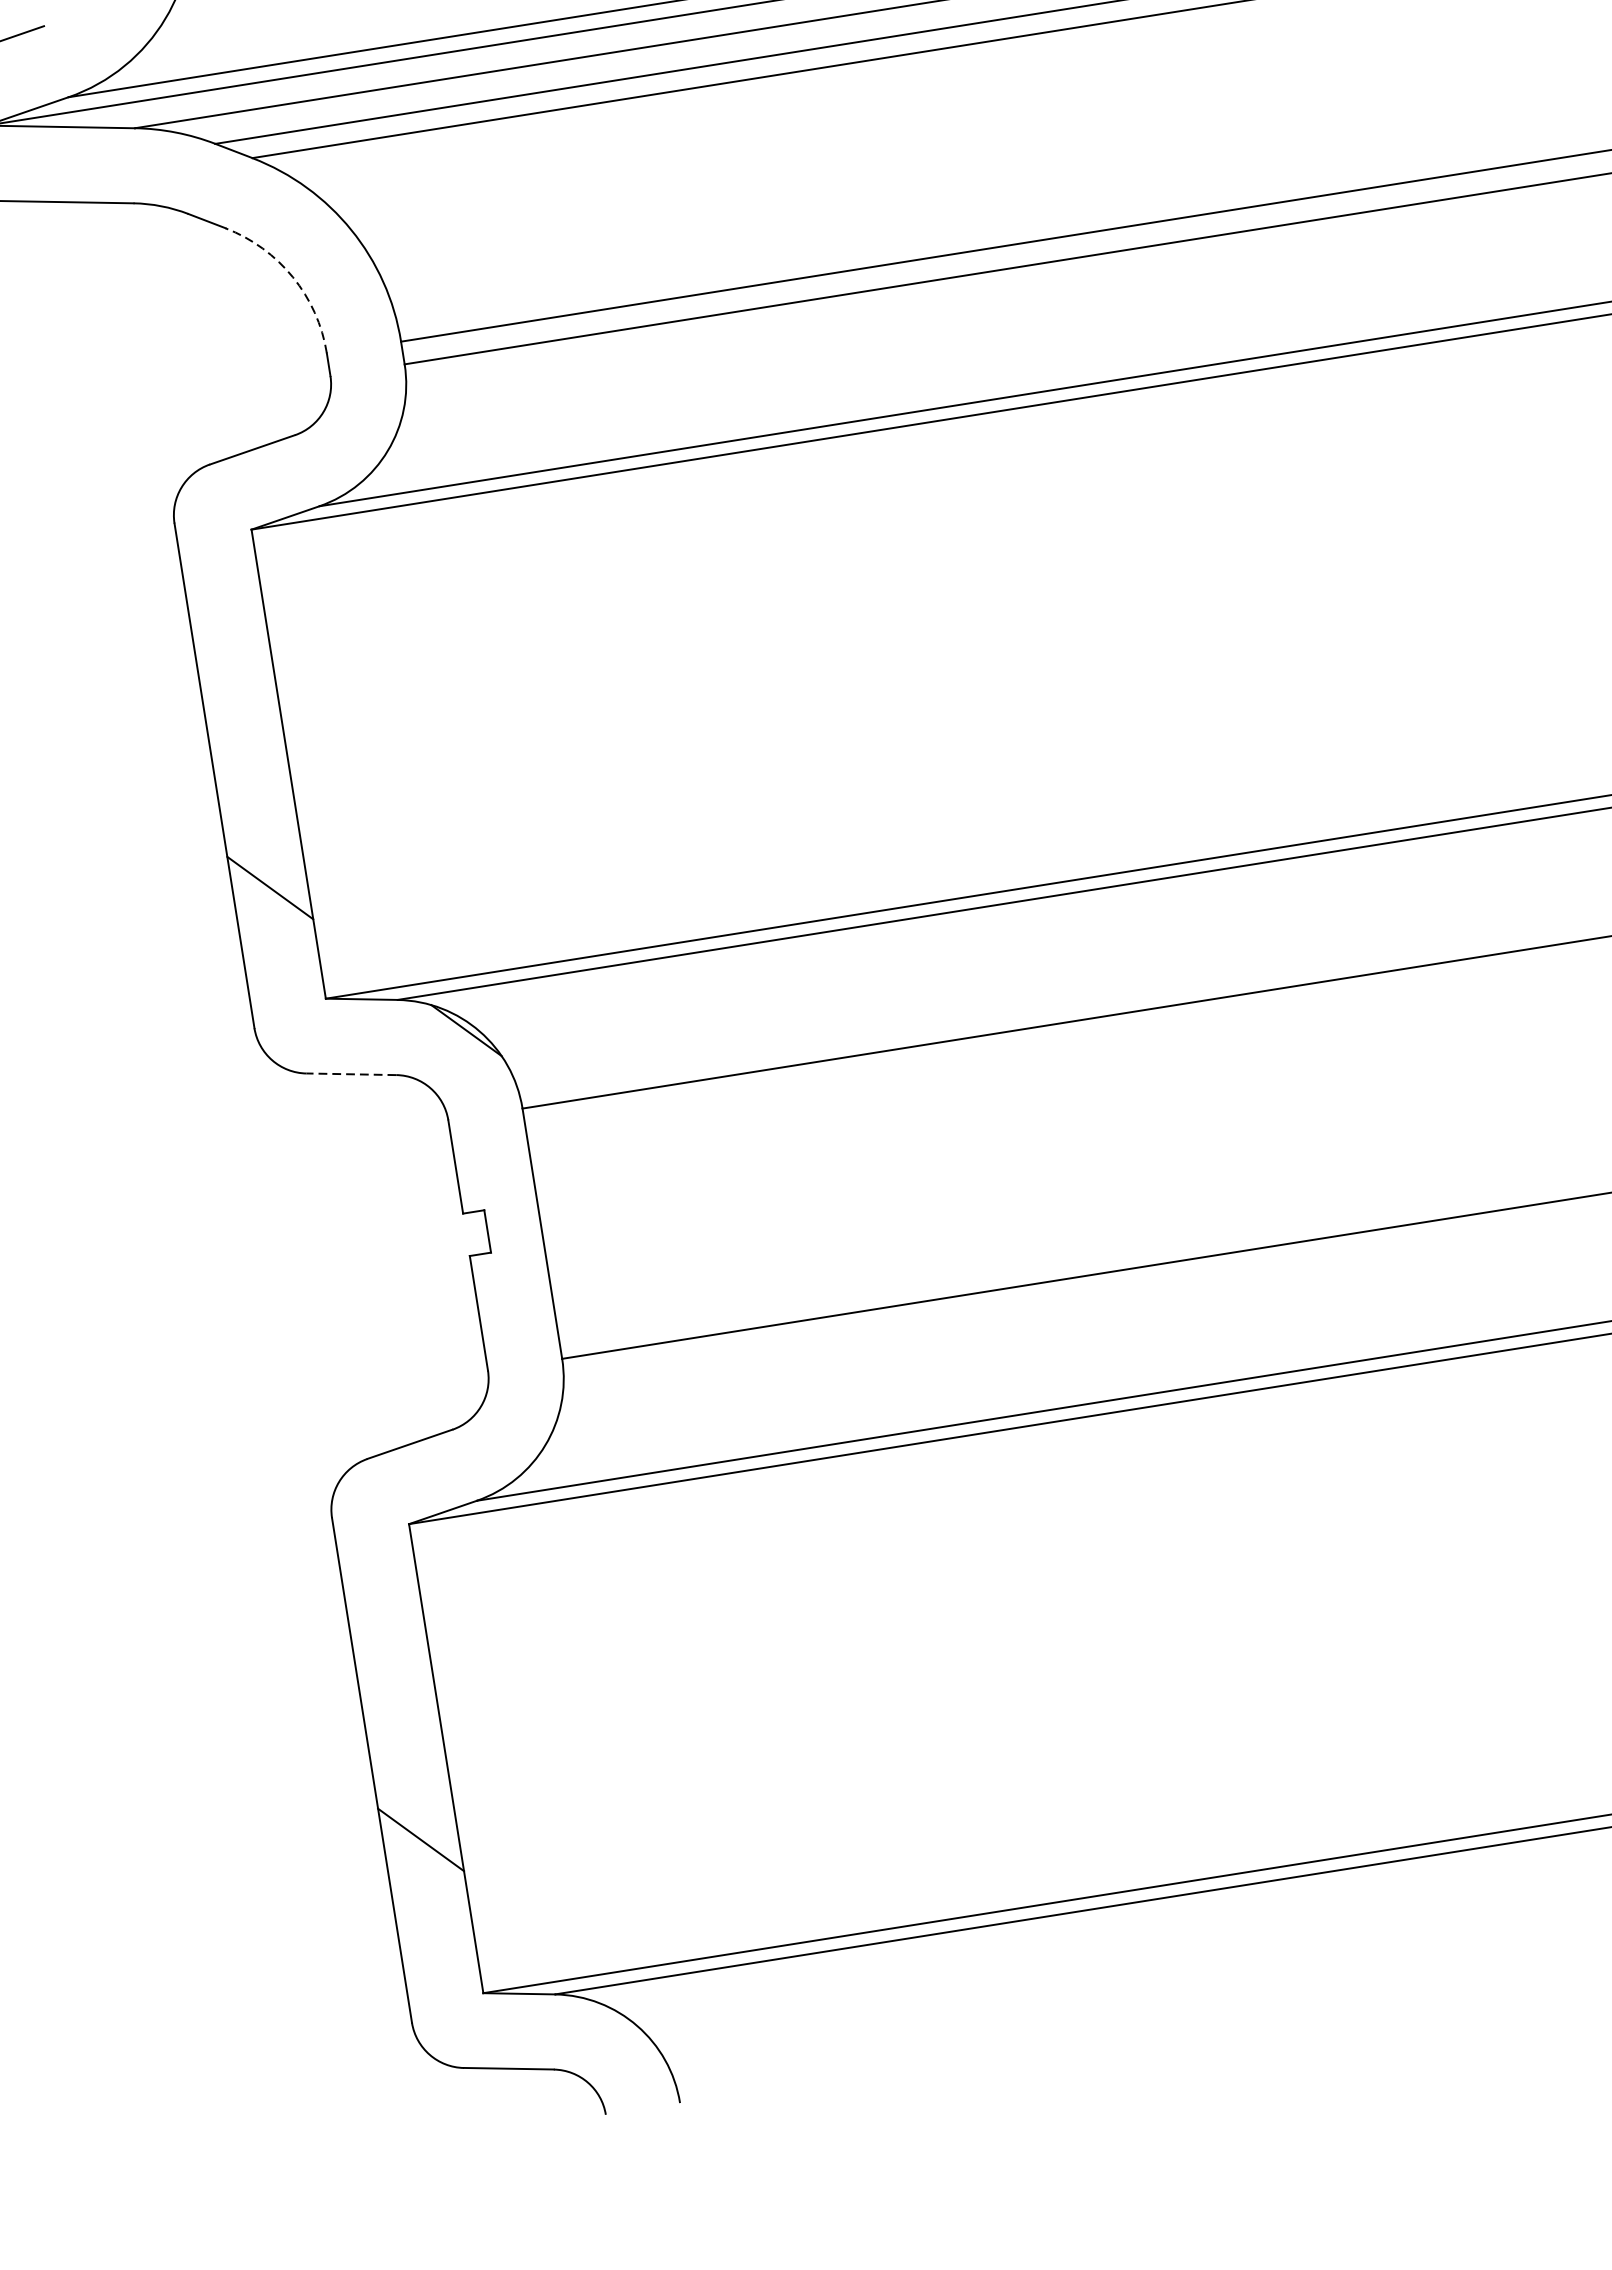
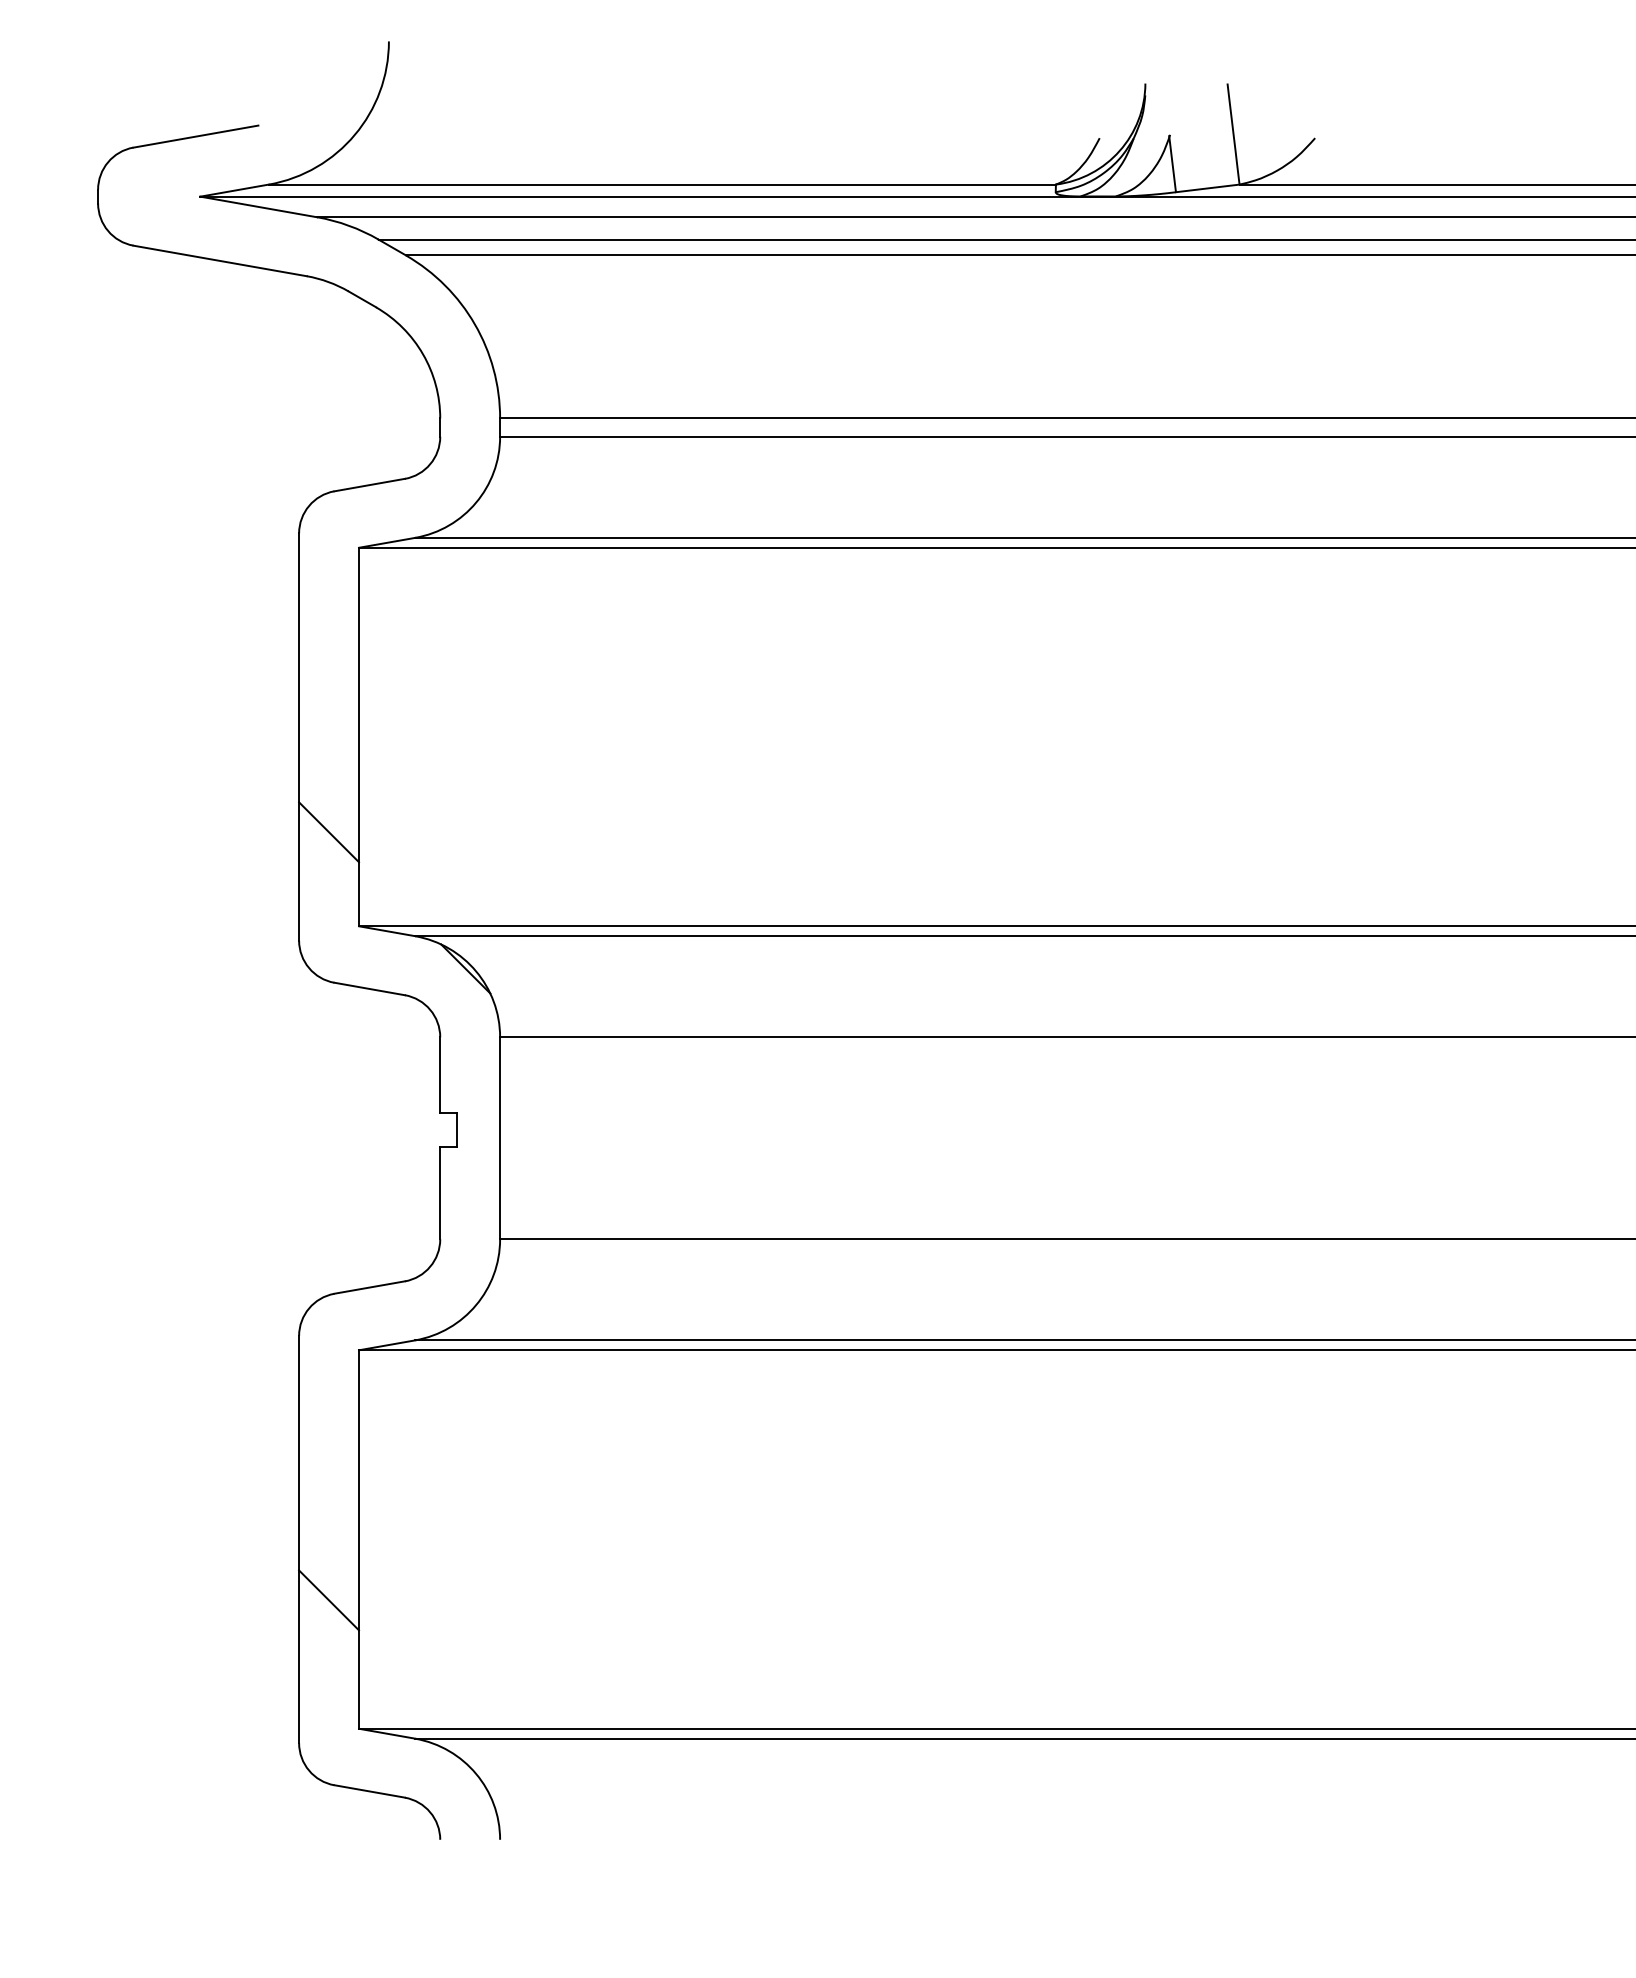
arc: (293, 277) -> (423, 354), dashed -> solid
line: (351, 1073) -> (369, 988), dashed -> solid

